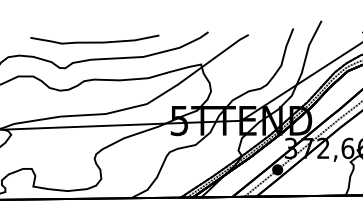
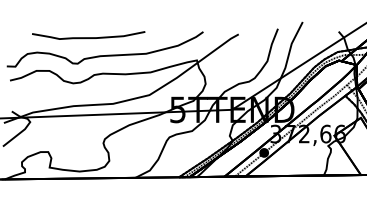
curve: (94, 41) -> (88, 37), moved

